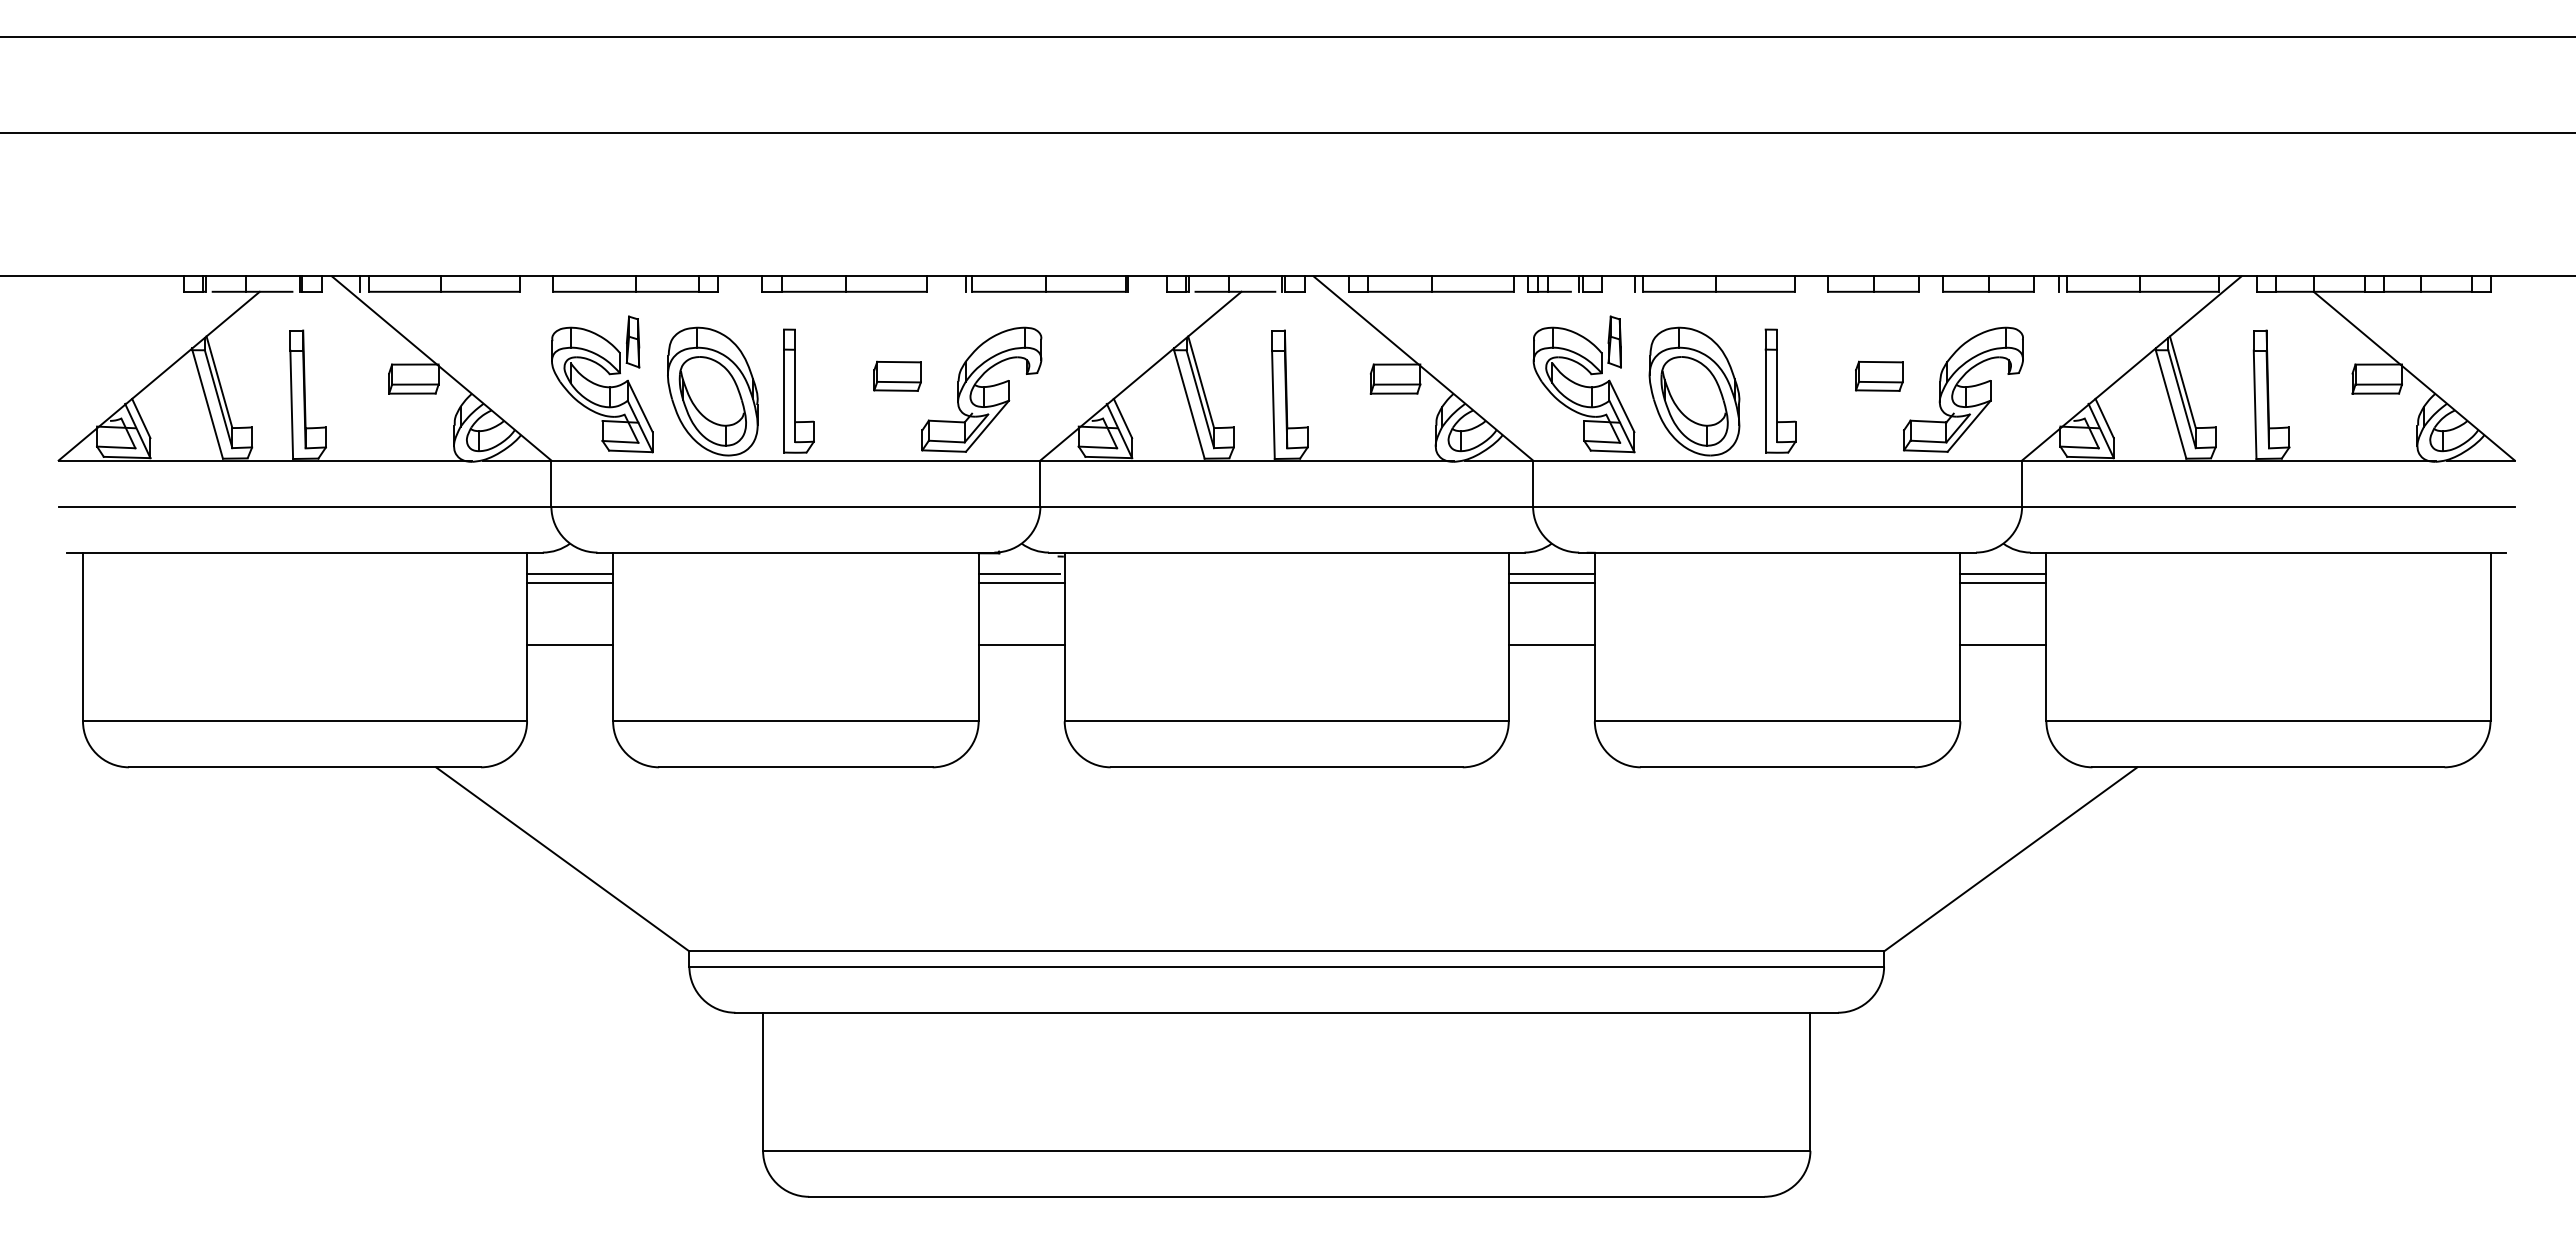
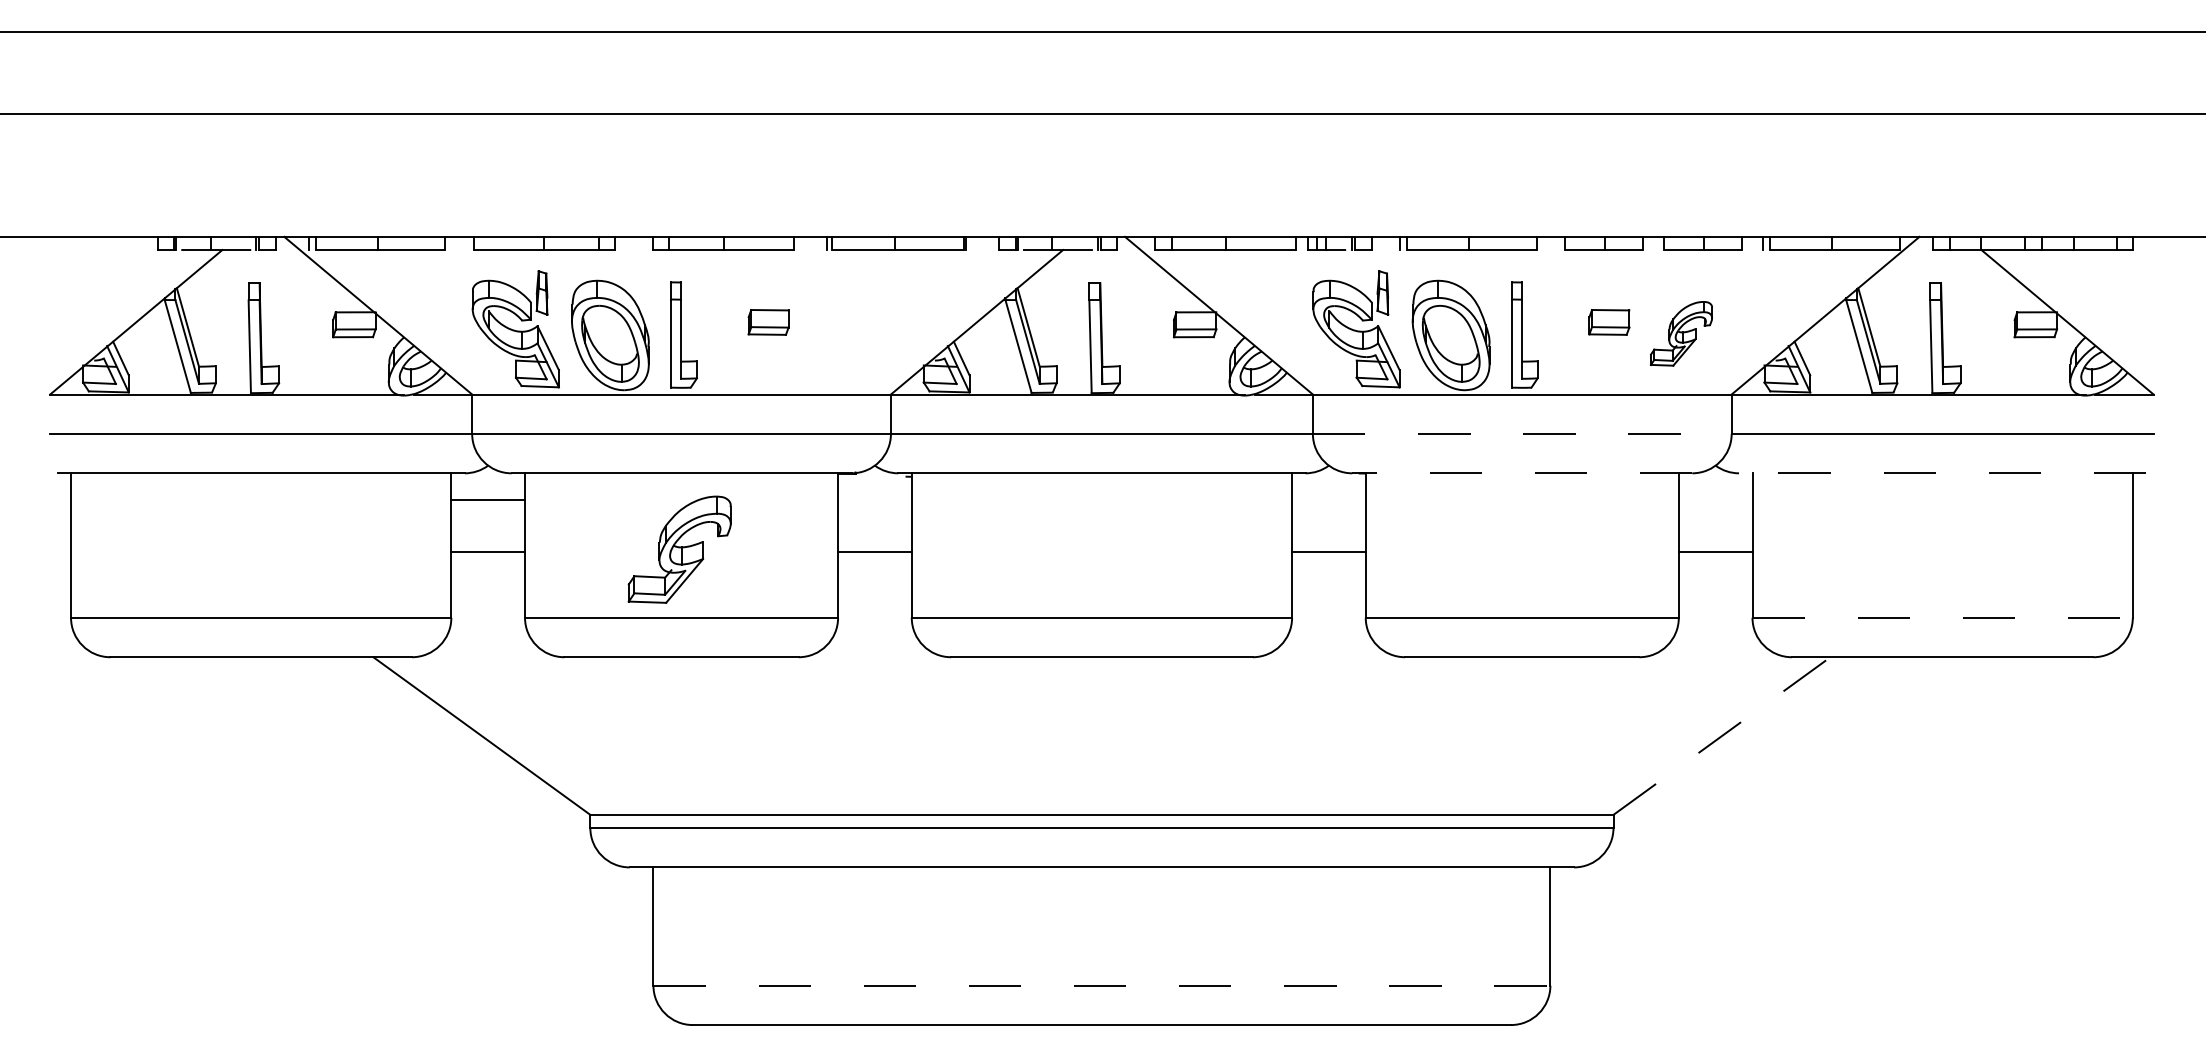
part: (981, 389) -> (679, 549), moved
part: (1963, 389) -> (1681, 333), size x0.6
line: (1777, 506) -> (1522, 433), solid -> dashed
line: (1777, 552) -> (1522, 473), solid -> dashed
line: (2268, 552) -> (1942, 473), solid -> dashed
line: (570, 574) -> (488, 492), removed
line: (1018, 574) -> (872, 492), removed
line: (1551, 574) -> (1328, 492), removed
line: (2003, 574) -> (1715, 492), removed
line: (1021, 583) -> (874, 499), removed
line: (1551, 583) -> (1328, 499), removed
line: (2003, 583) -> (1715, 499), removed
line: (2268, 721) -> (1942, 617), solid -> dashed
line: (2010, 859) -> (1721, 736), solid -> dashed
line: (1286, 1150) -> (1101, 985), solid -> dashed

